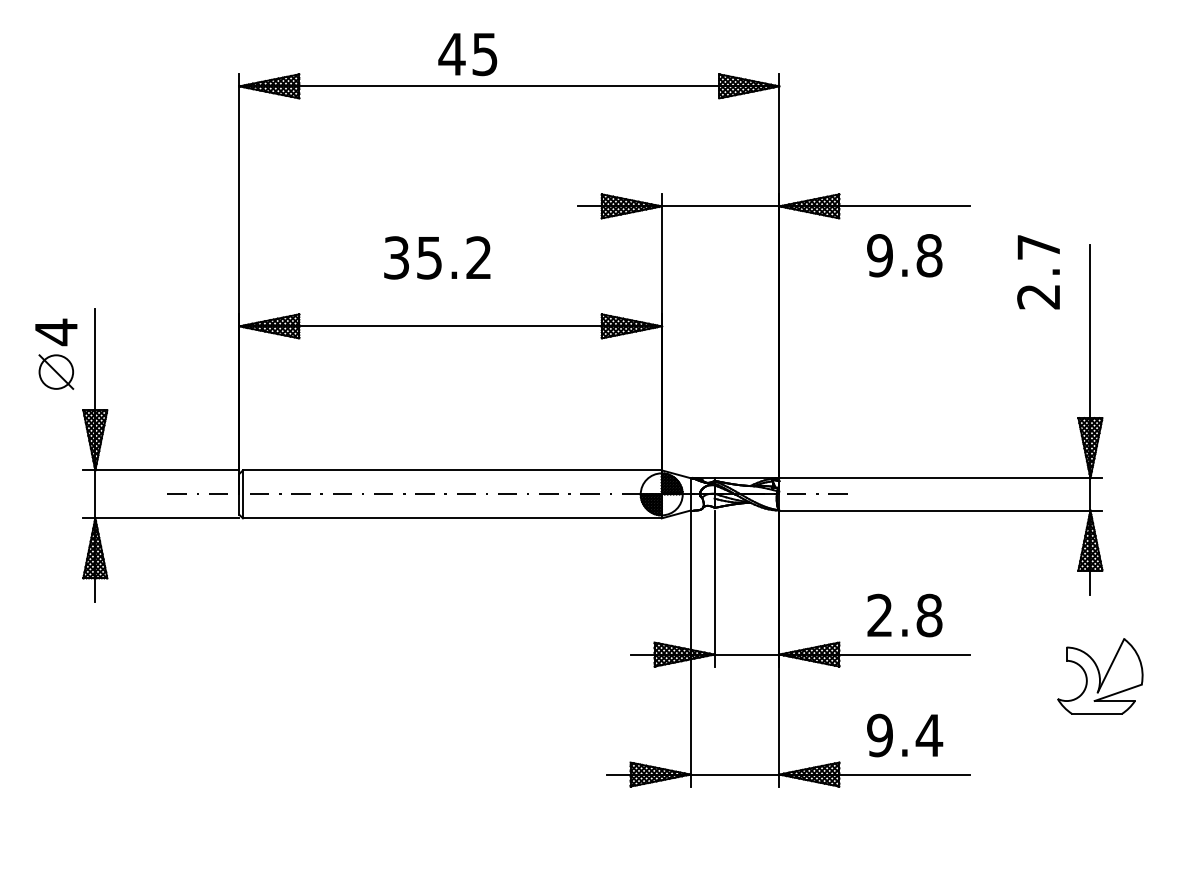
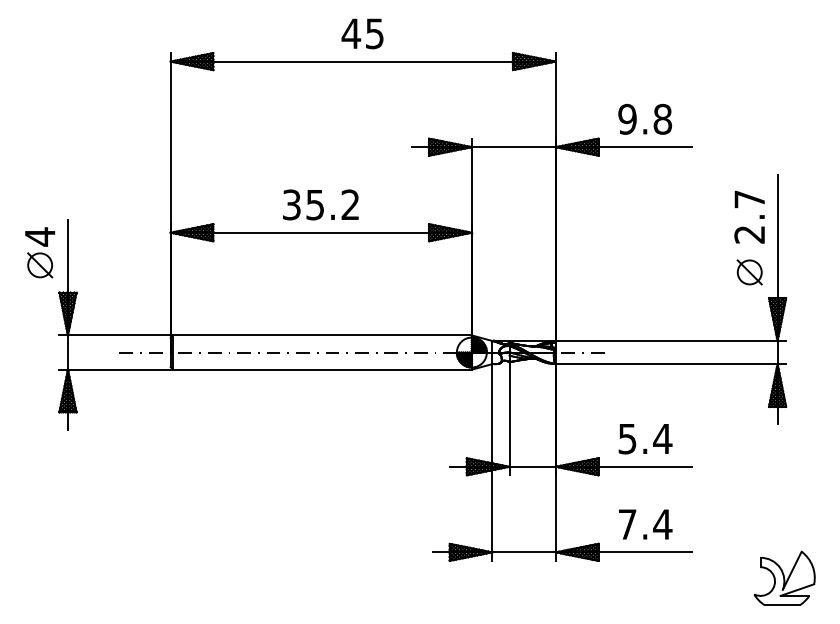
text: (467, 53) -> (362, 33), moved
text: (905, 254) -> (645, 118), moved
text: (436, 257) -> (320, 204), moved
text: (1038, 271) -> (749, 216), moved
part: (1051, 382) -> (749, 272), added
text: (905, 614) -> (645, 438), 2.8 -> 5.4
part: (1100, 675) -> (784, 577), moved
text: (879, 735) -> (627, 524), 9.4 -> 7.4

